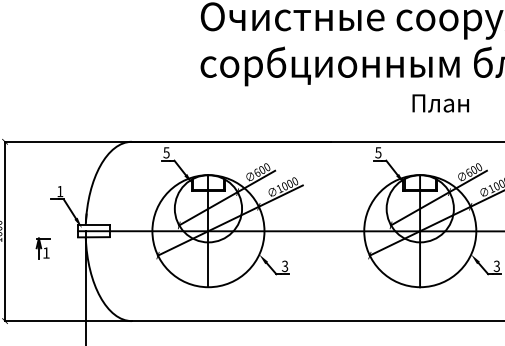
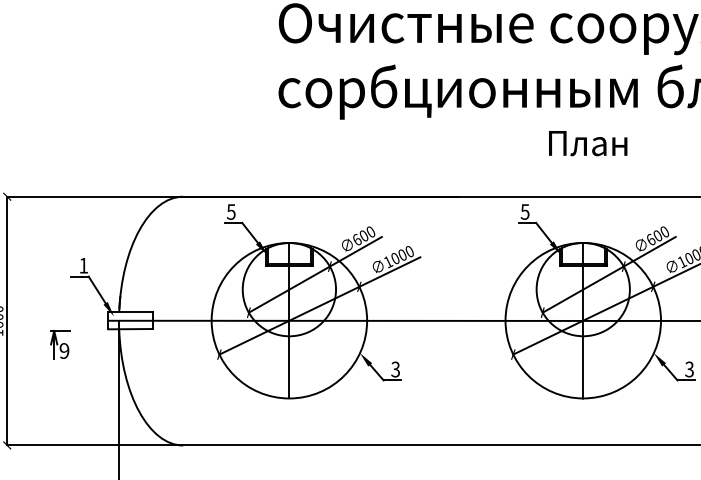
text: (440, 103) -> (587, 143), moved
text: (45, 252) -> (63, 350), 1 -> 9

